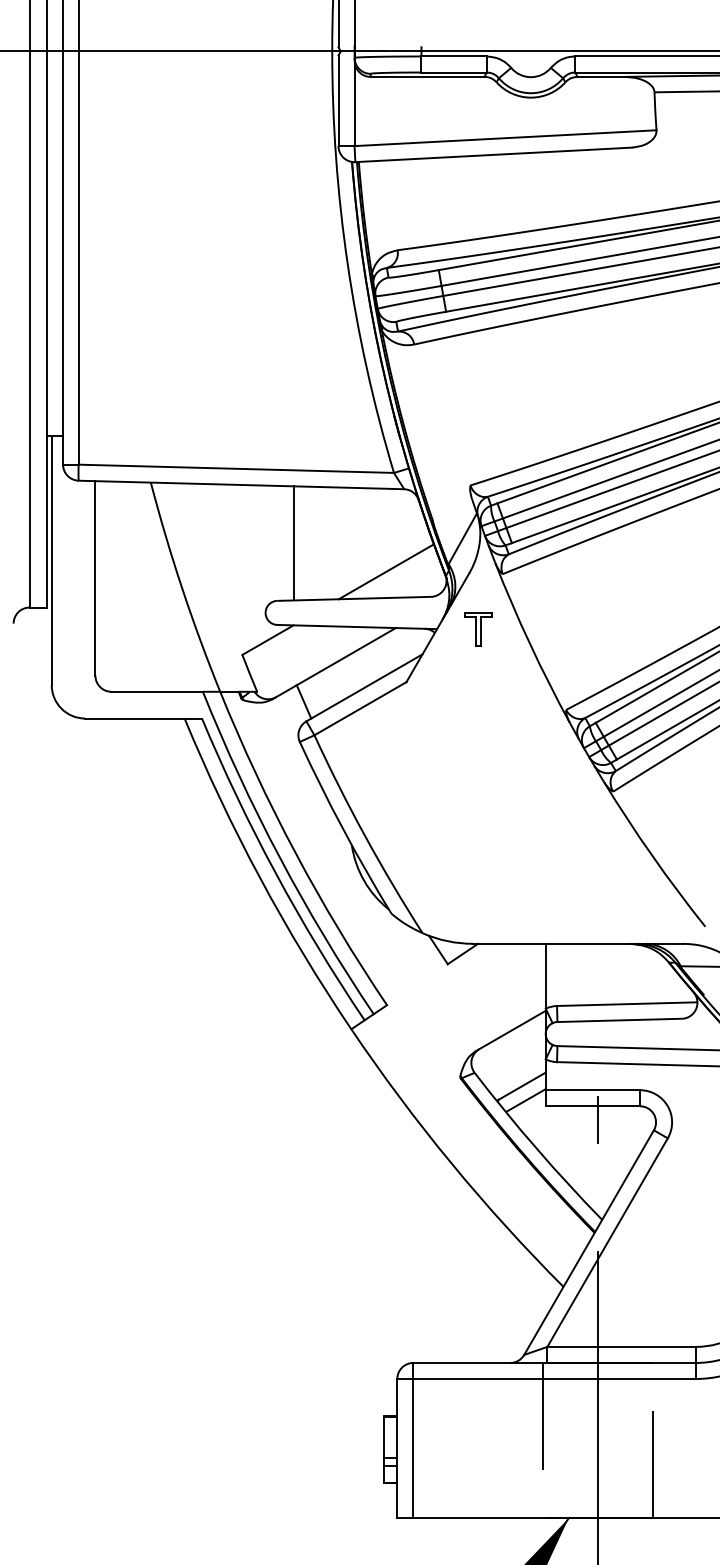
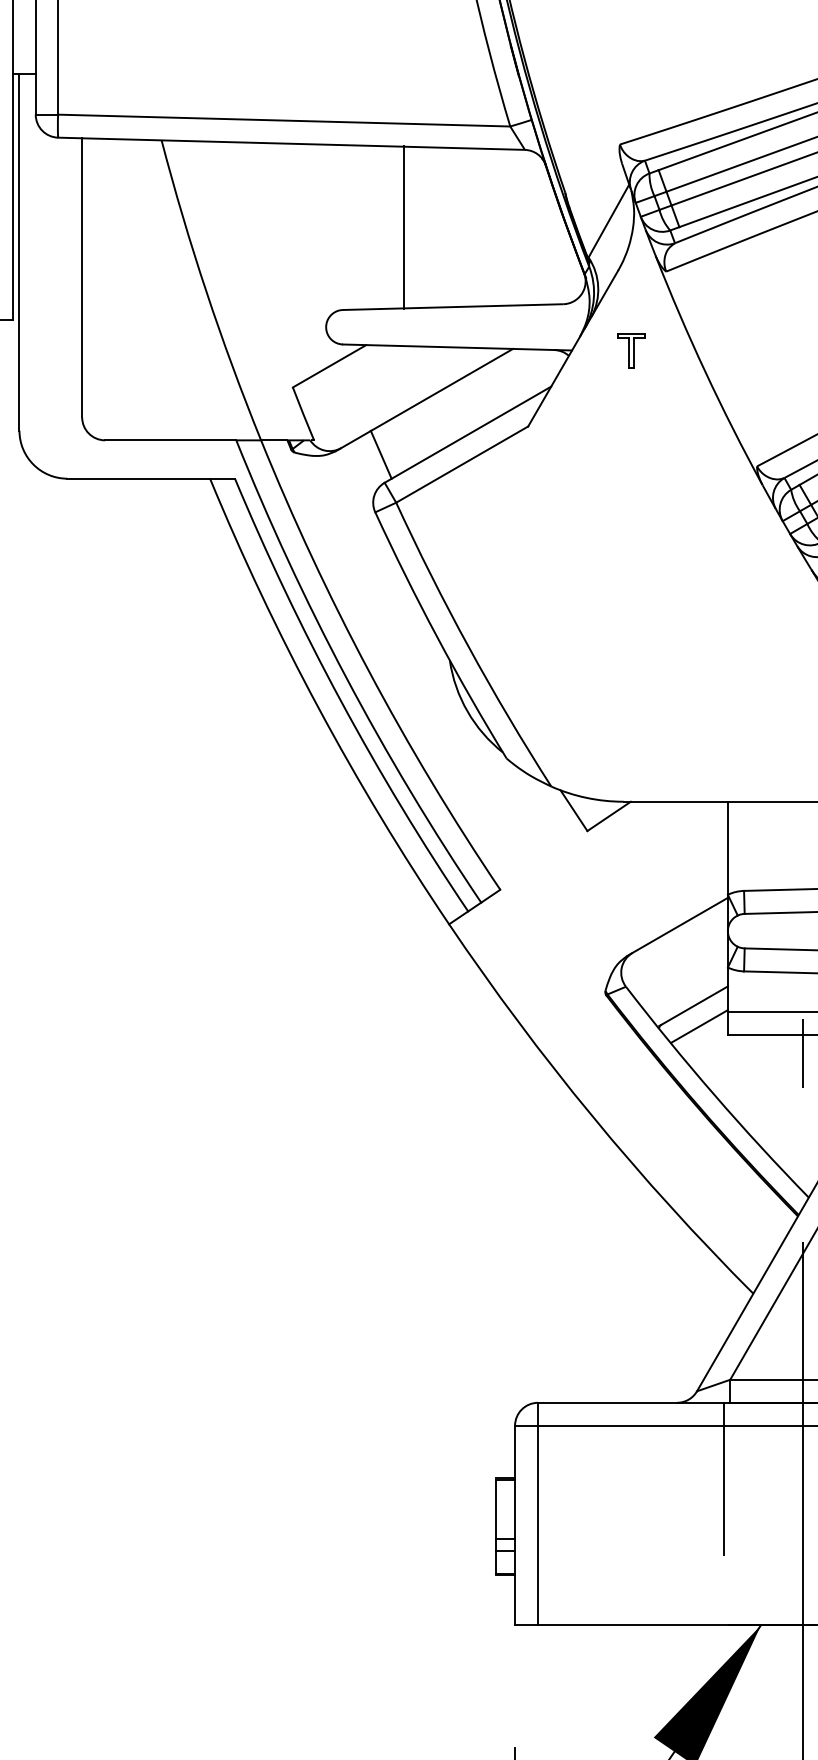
line: (293, 543) -> (403, 227), moved
line: (385, 571) -> (498, 267), removed
part: (478, 629) -> (631, 351), size x0.7

